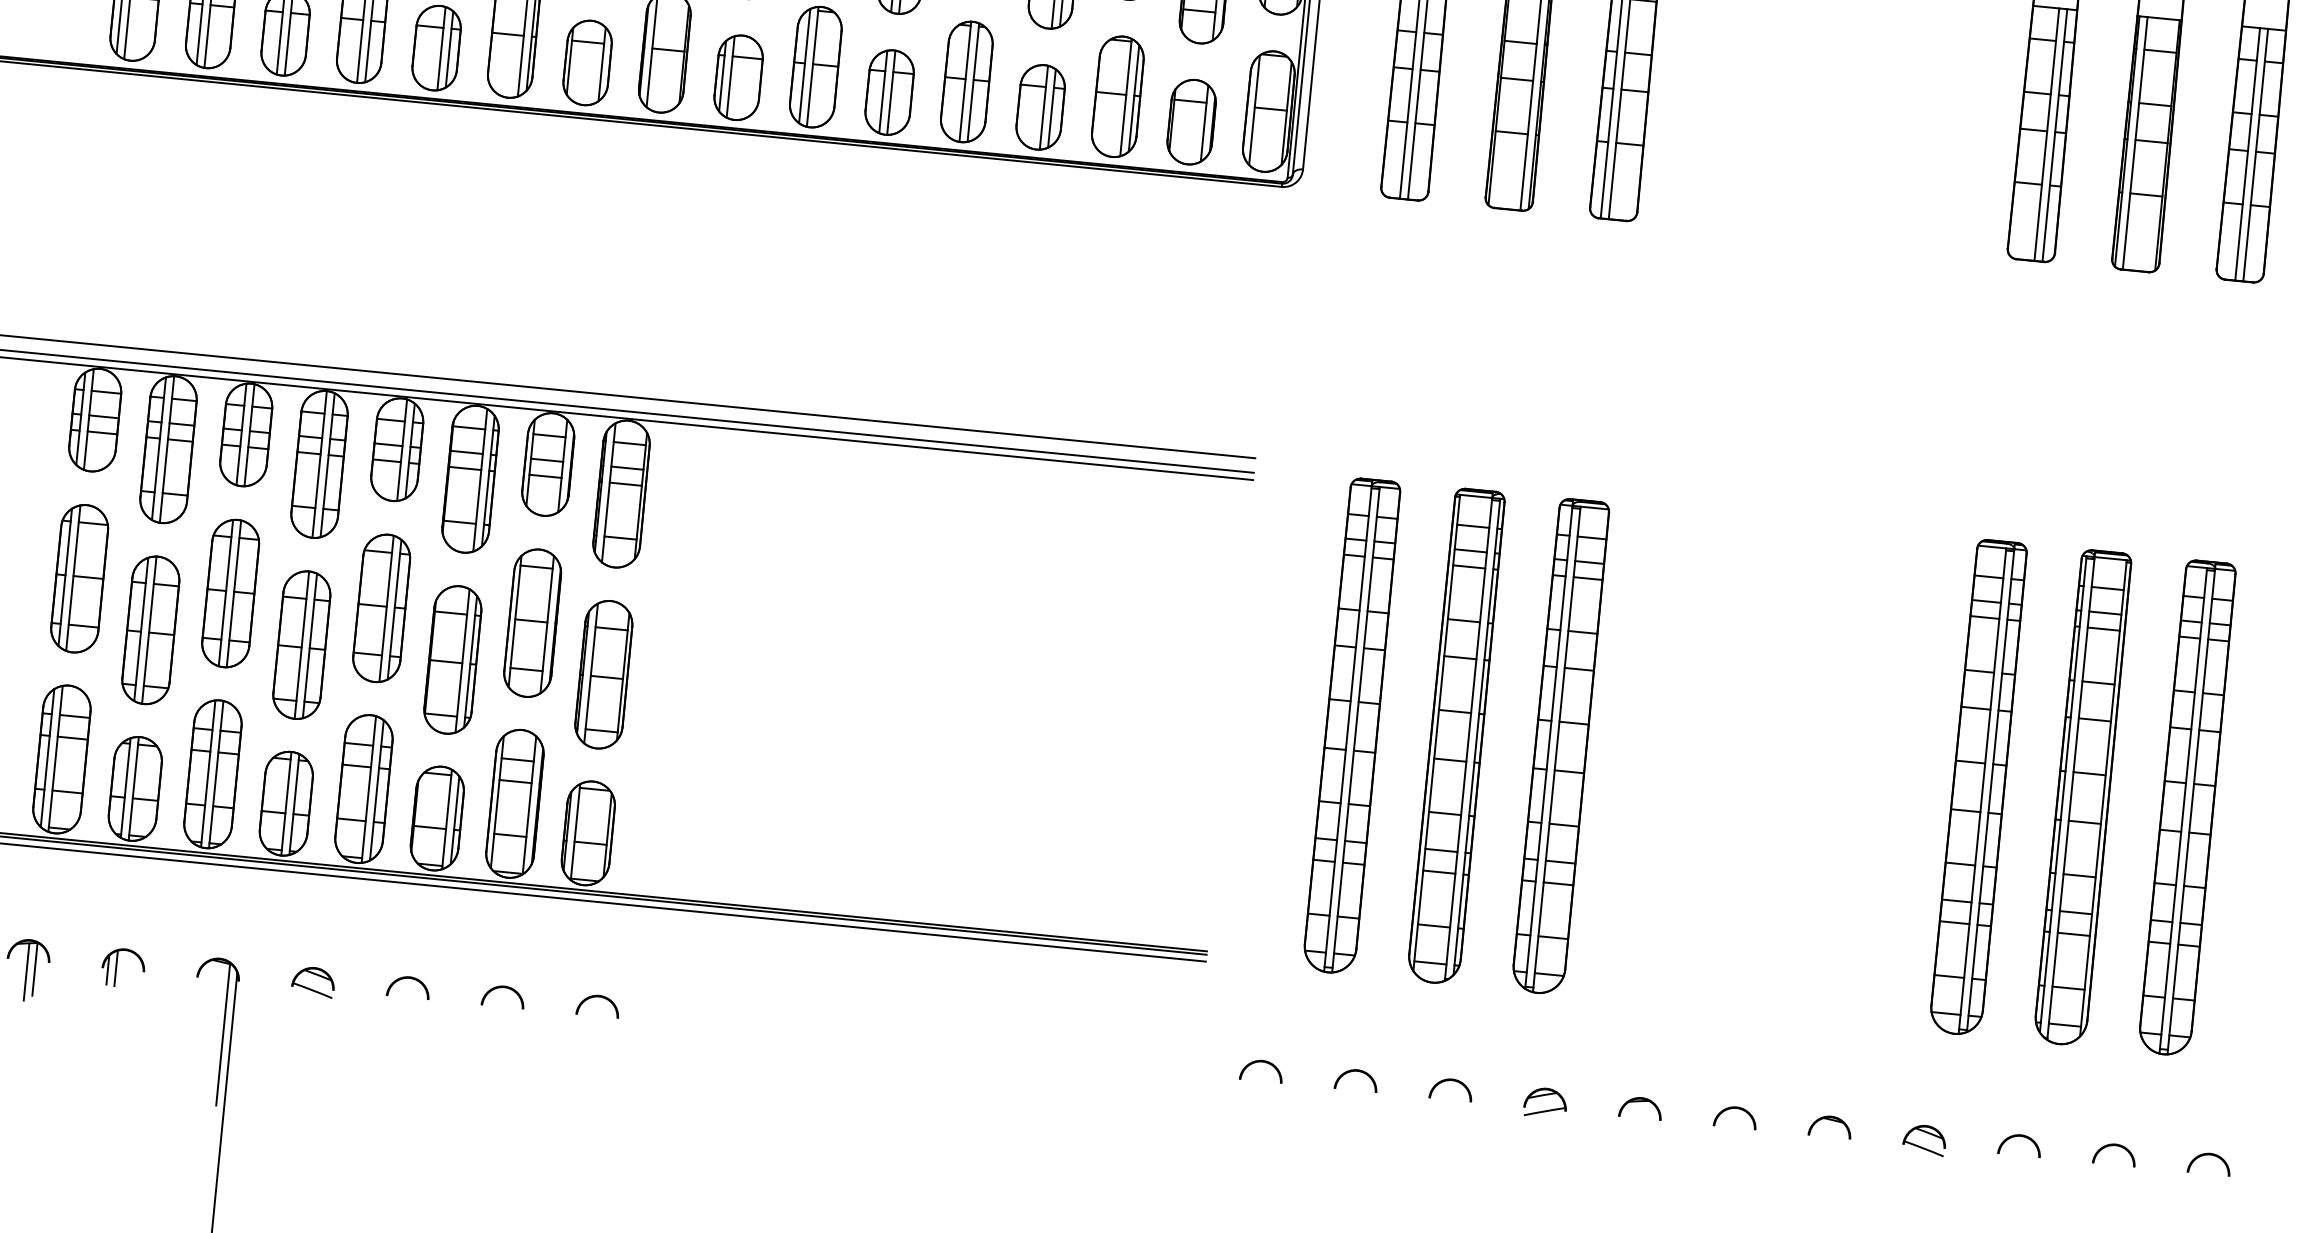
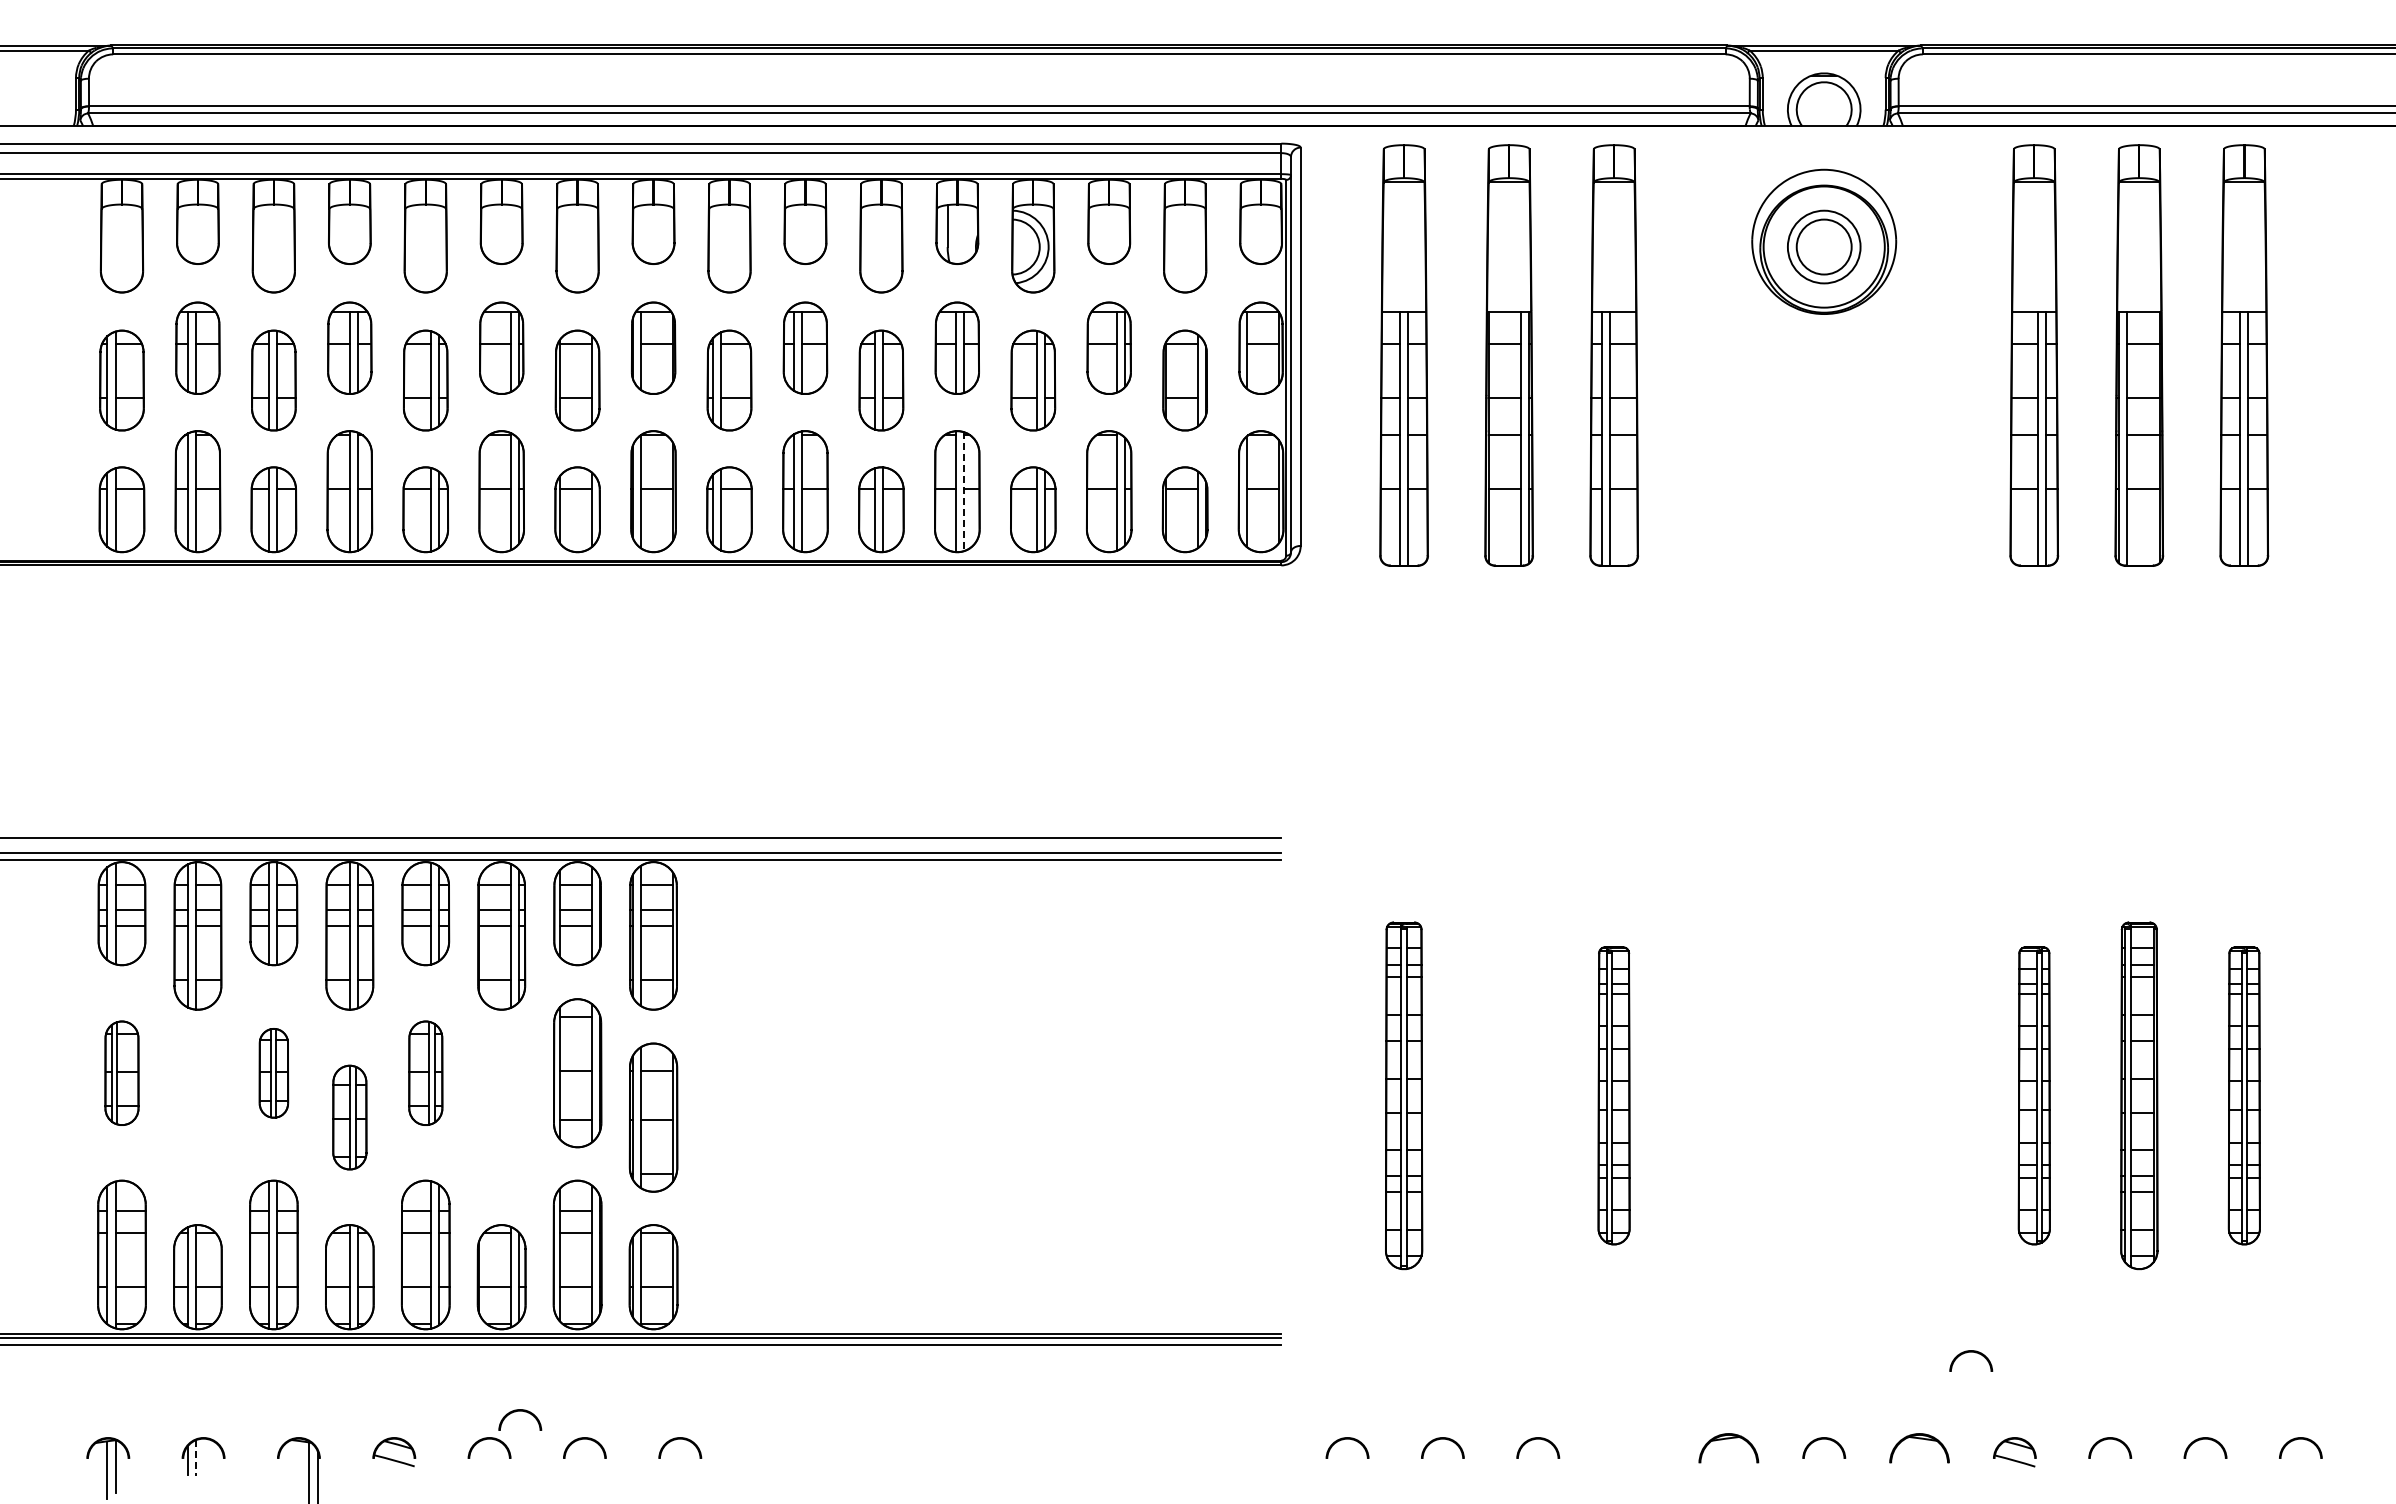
line: (973, 82) -> (963, 491), solid -> dashed
part: (79, 578) -> (121, 1073), size x0.7
part: (230, 593) -> (273, 1073), size x0.6
part: (381, 608) -> (425, 1073), size x0.7
part: (150, 630) -> (197, 1117), removed
part: (301, 644) -> (349, 1117), size x0.7
part: (452, 659) -> (501, 1117), removed
part: (1351, 725) -> (1403, 1095), size x0.7
part: (1456, 736) -> (1508, 1095), removed
part: (1560, 746) -> (1613, 1095), size x0.6
part: (1979, 787) -> (2034, 1095), size x0.6
part: (2083, 797) -> (2139, 1095), size x0.7
part: (2187, 807) -> (2244, 1095), size x0.6
part: (442, 953) -> (520, 1411), added
line: (116, 968) -> (196, 1457), solid -> dashed
part: (1891, 1036) -> (1971, 1352), added
part: (1640, 1107) -> (1728, 1447), size x1.4
part: (1544, 1110) -> (1633, 1459), removed
part: (1830, 1126) -> (1919, 1447), size x1.4

